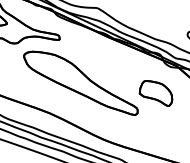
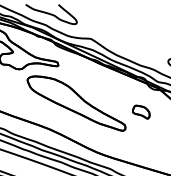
part: (156, 92) -> (141, 111), size x0.6

